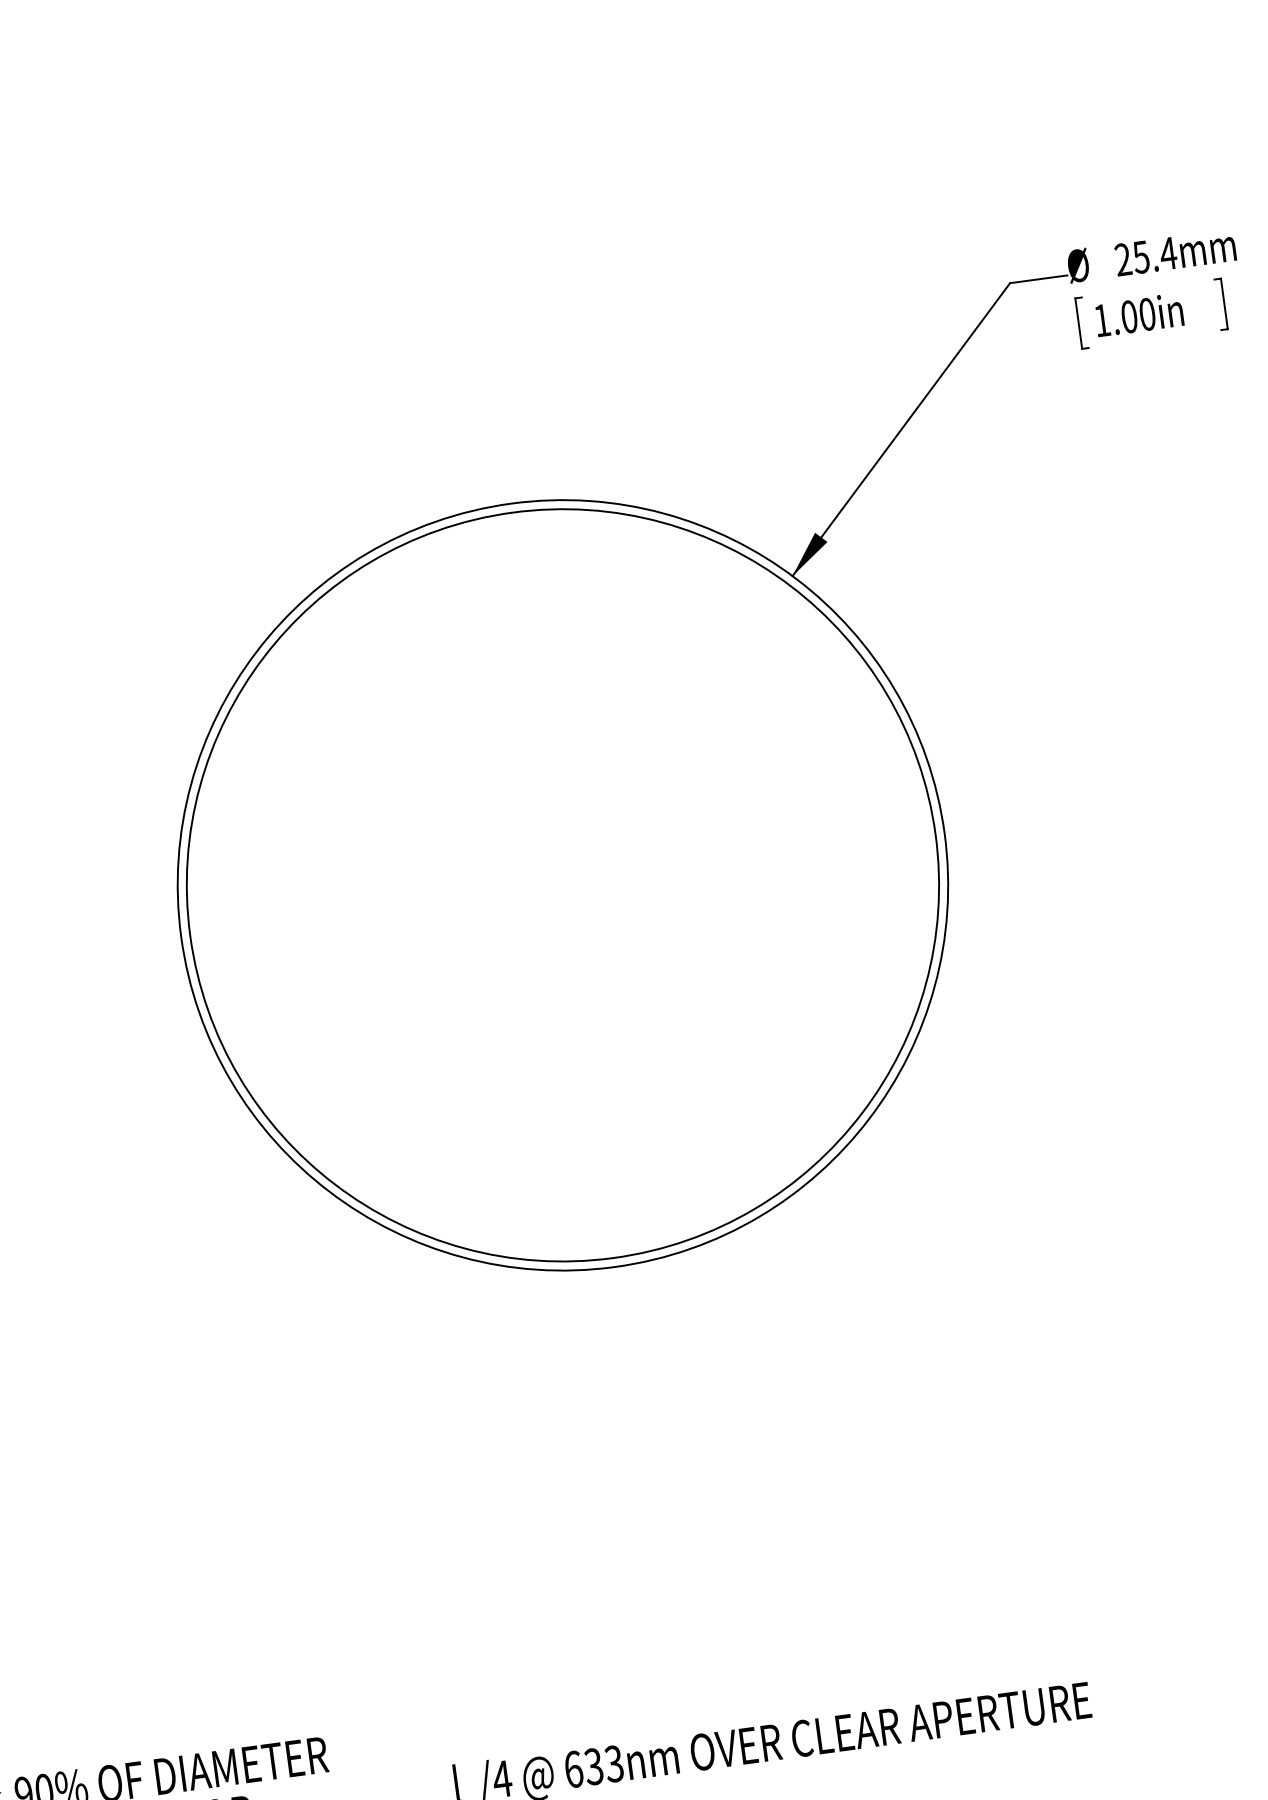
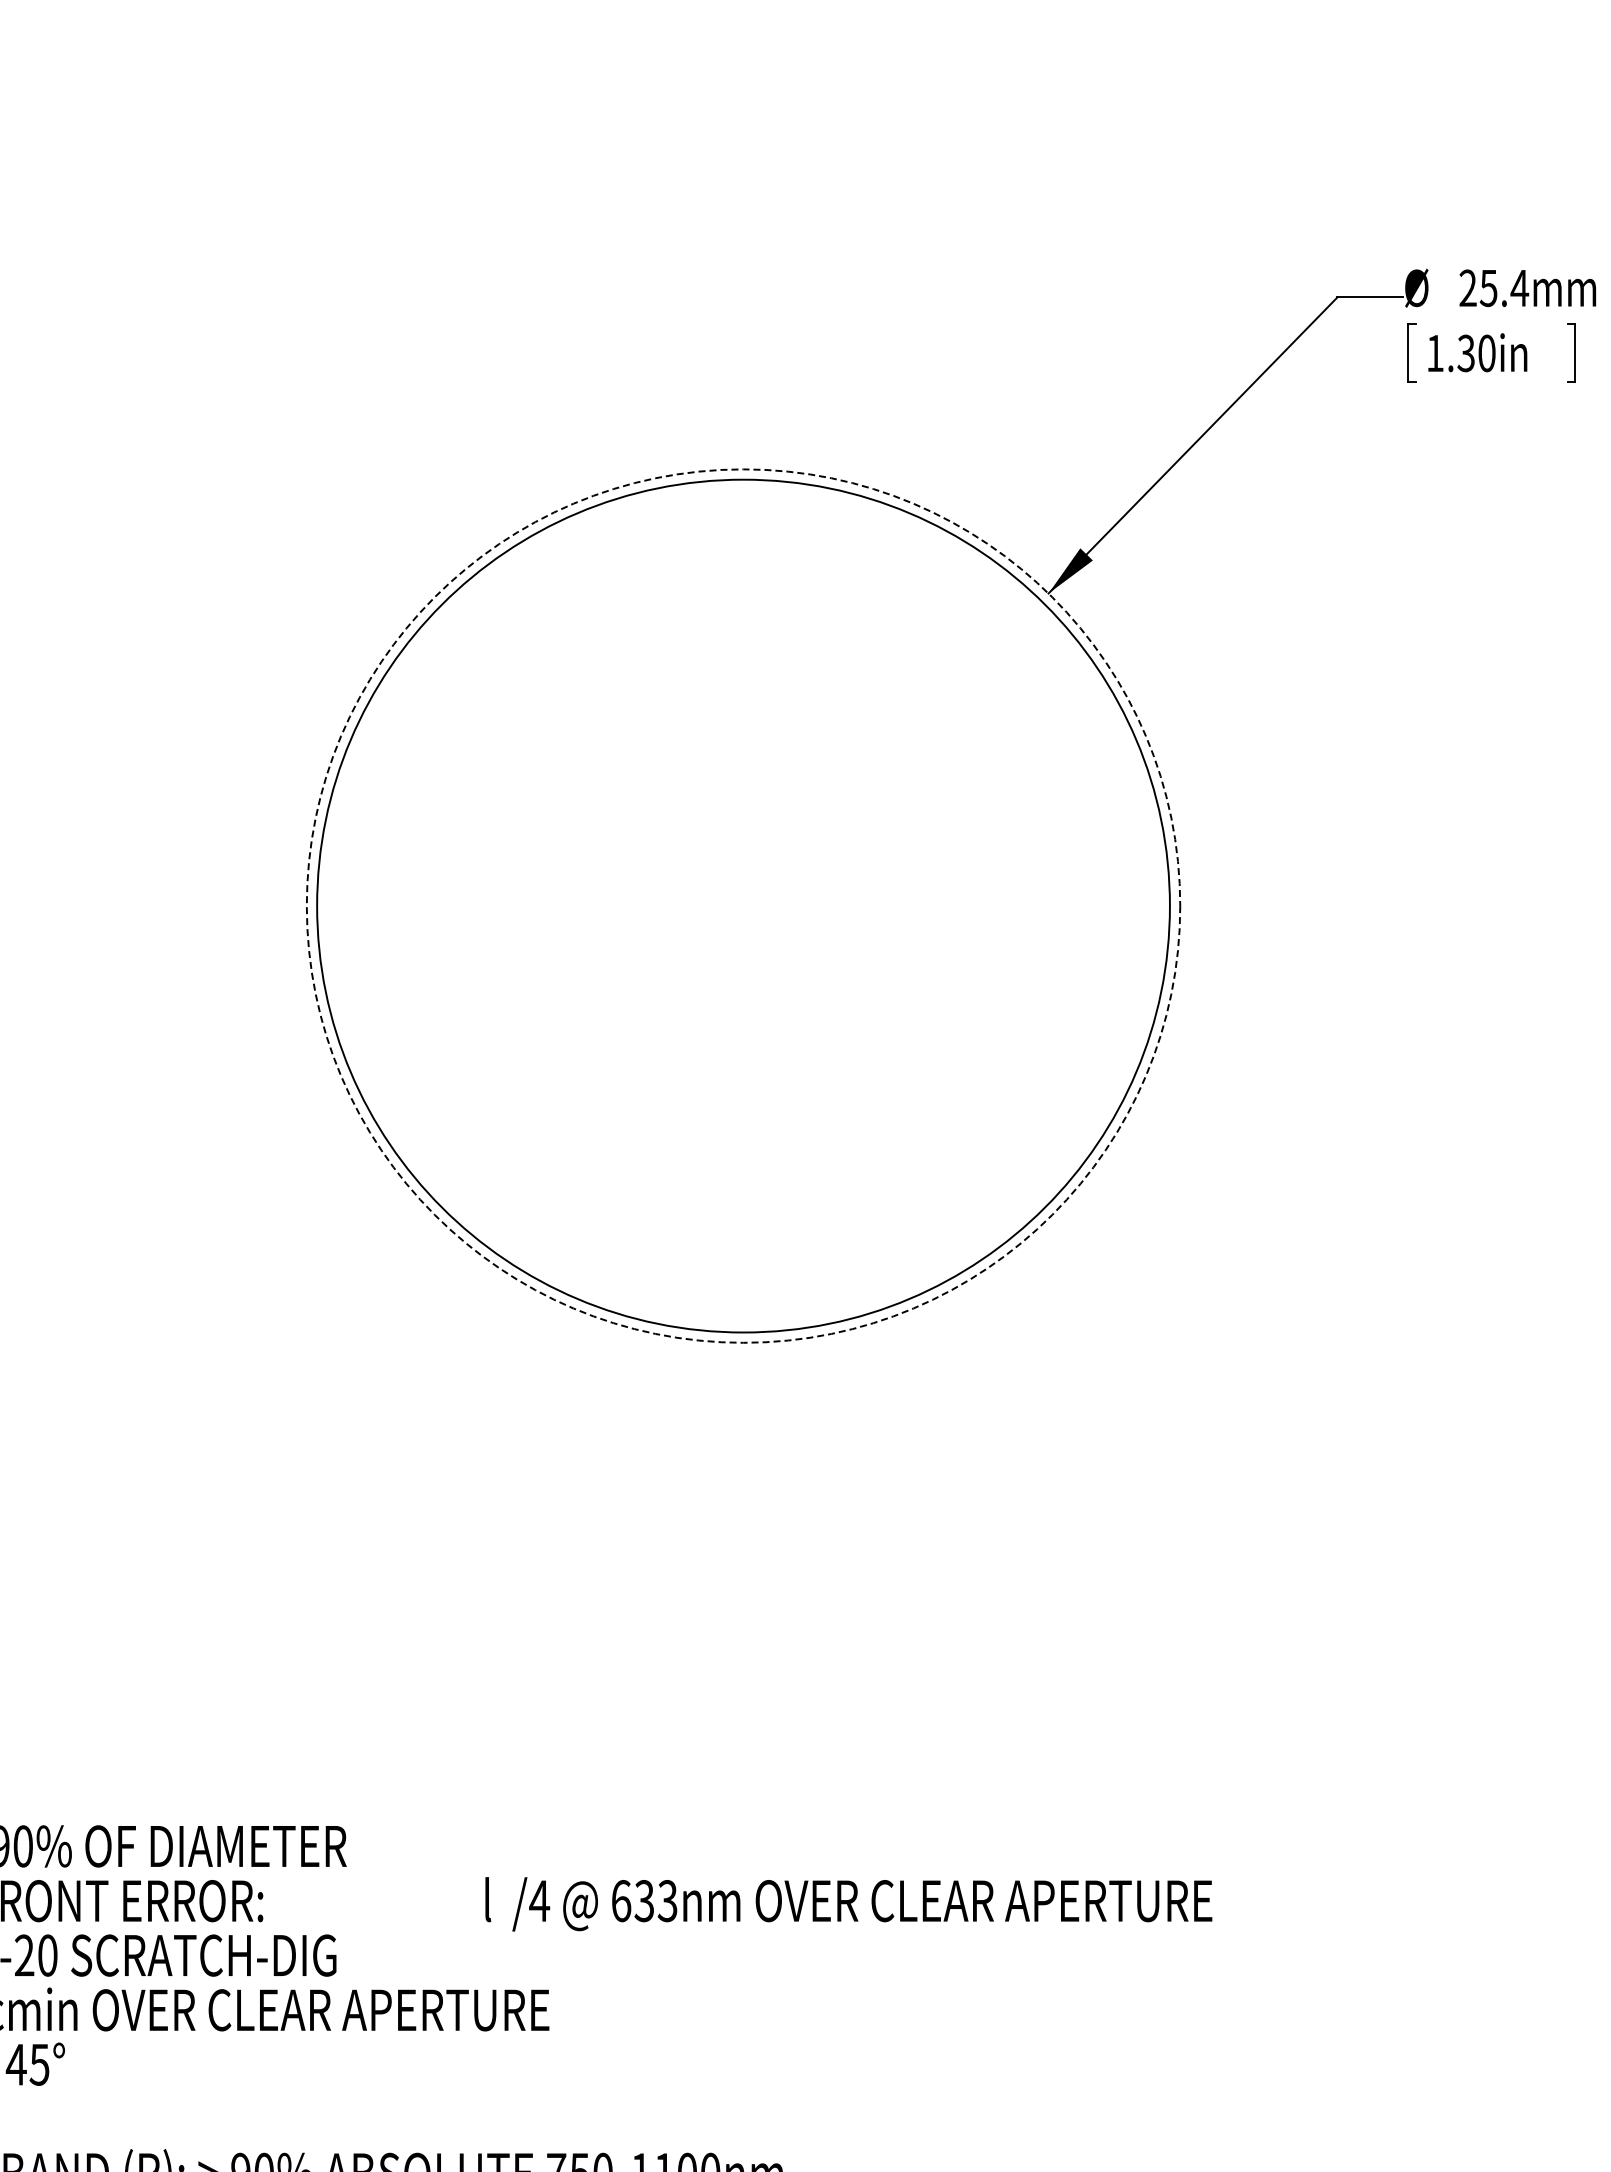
text: (1128, 317) -> (1465, 353), 1.00in -> 1.30in
circle: (562, 884) -> (743, 905), solid -> dashed

